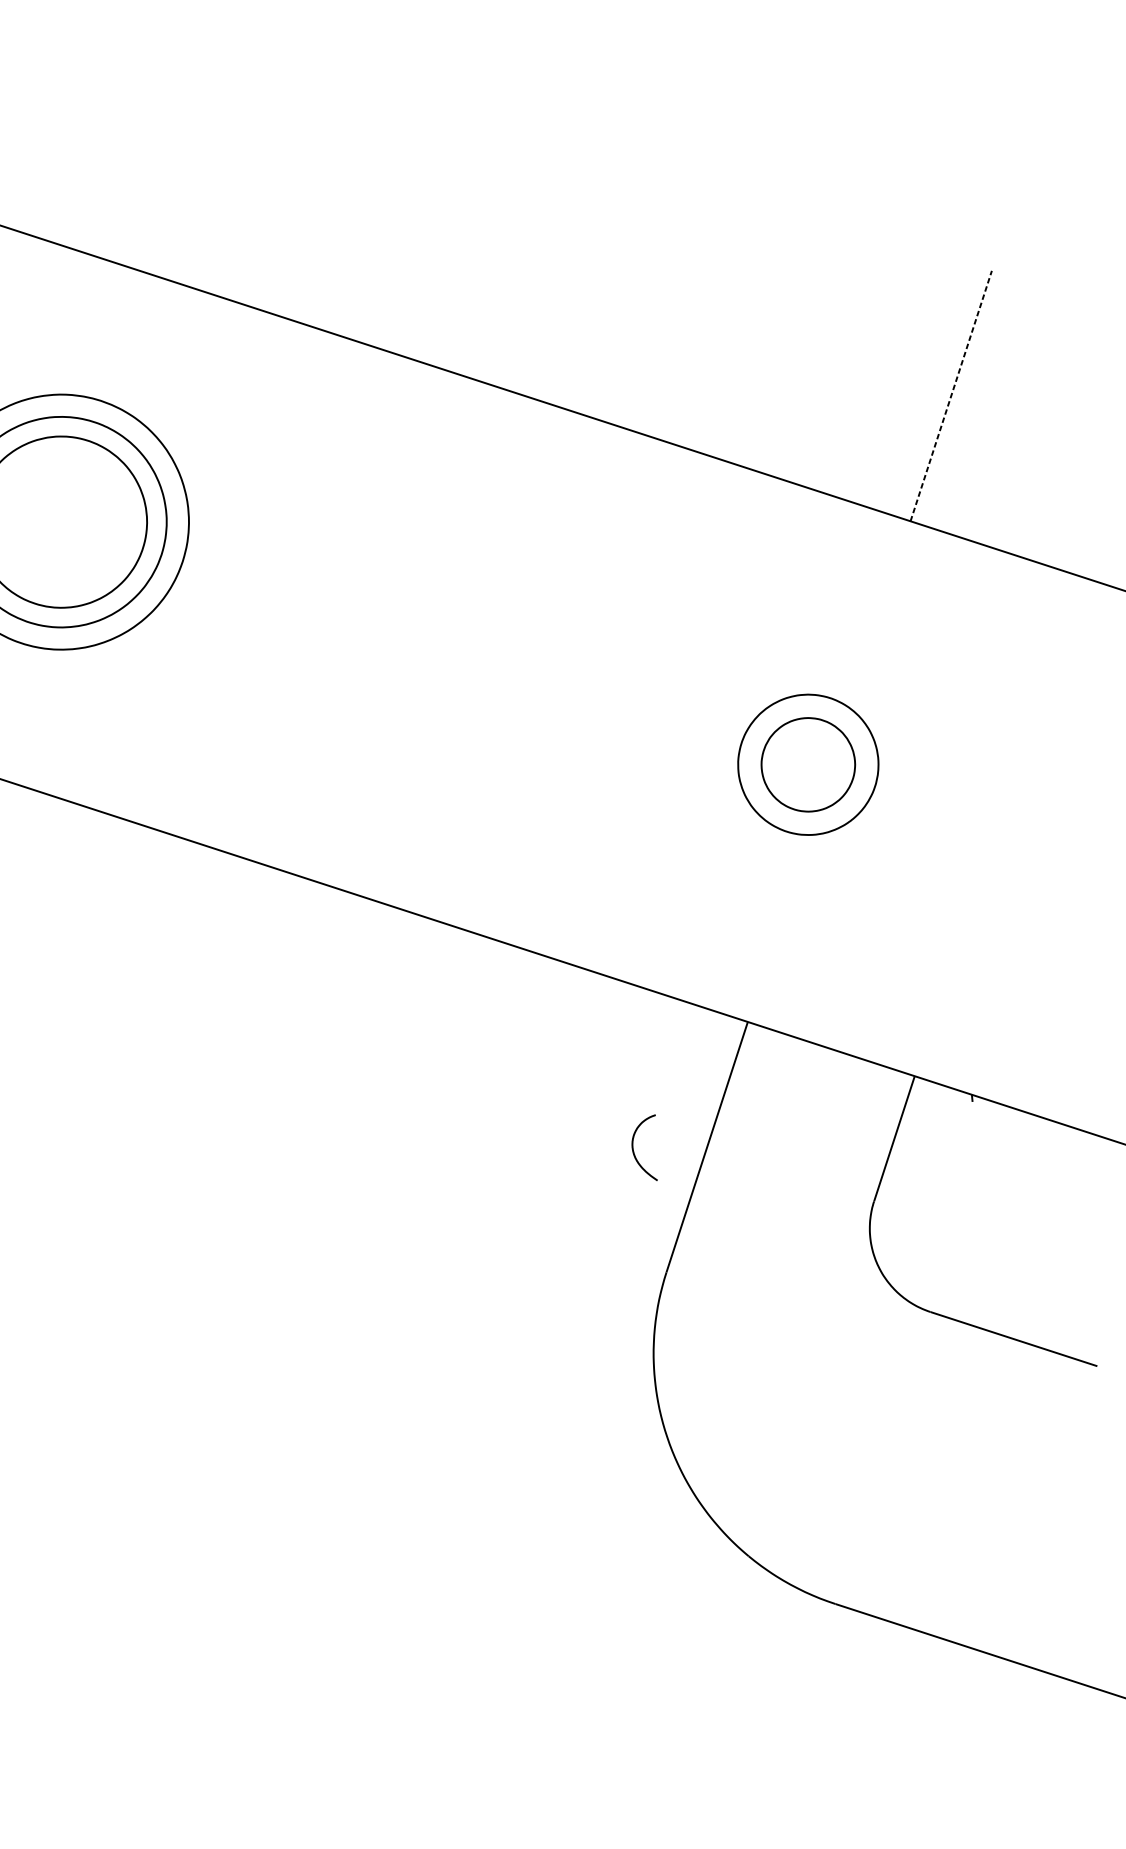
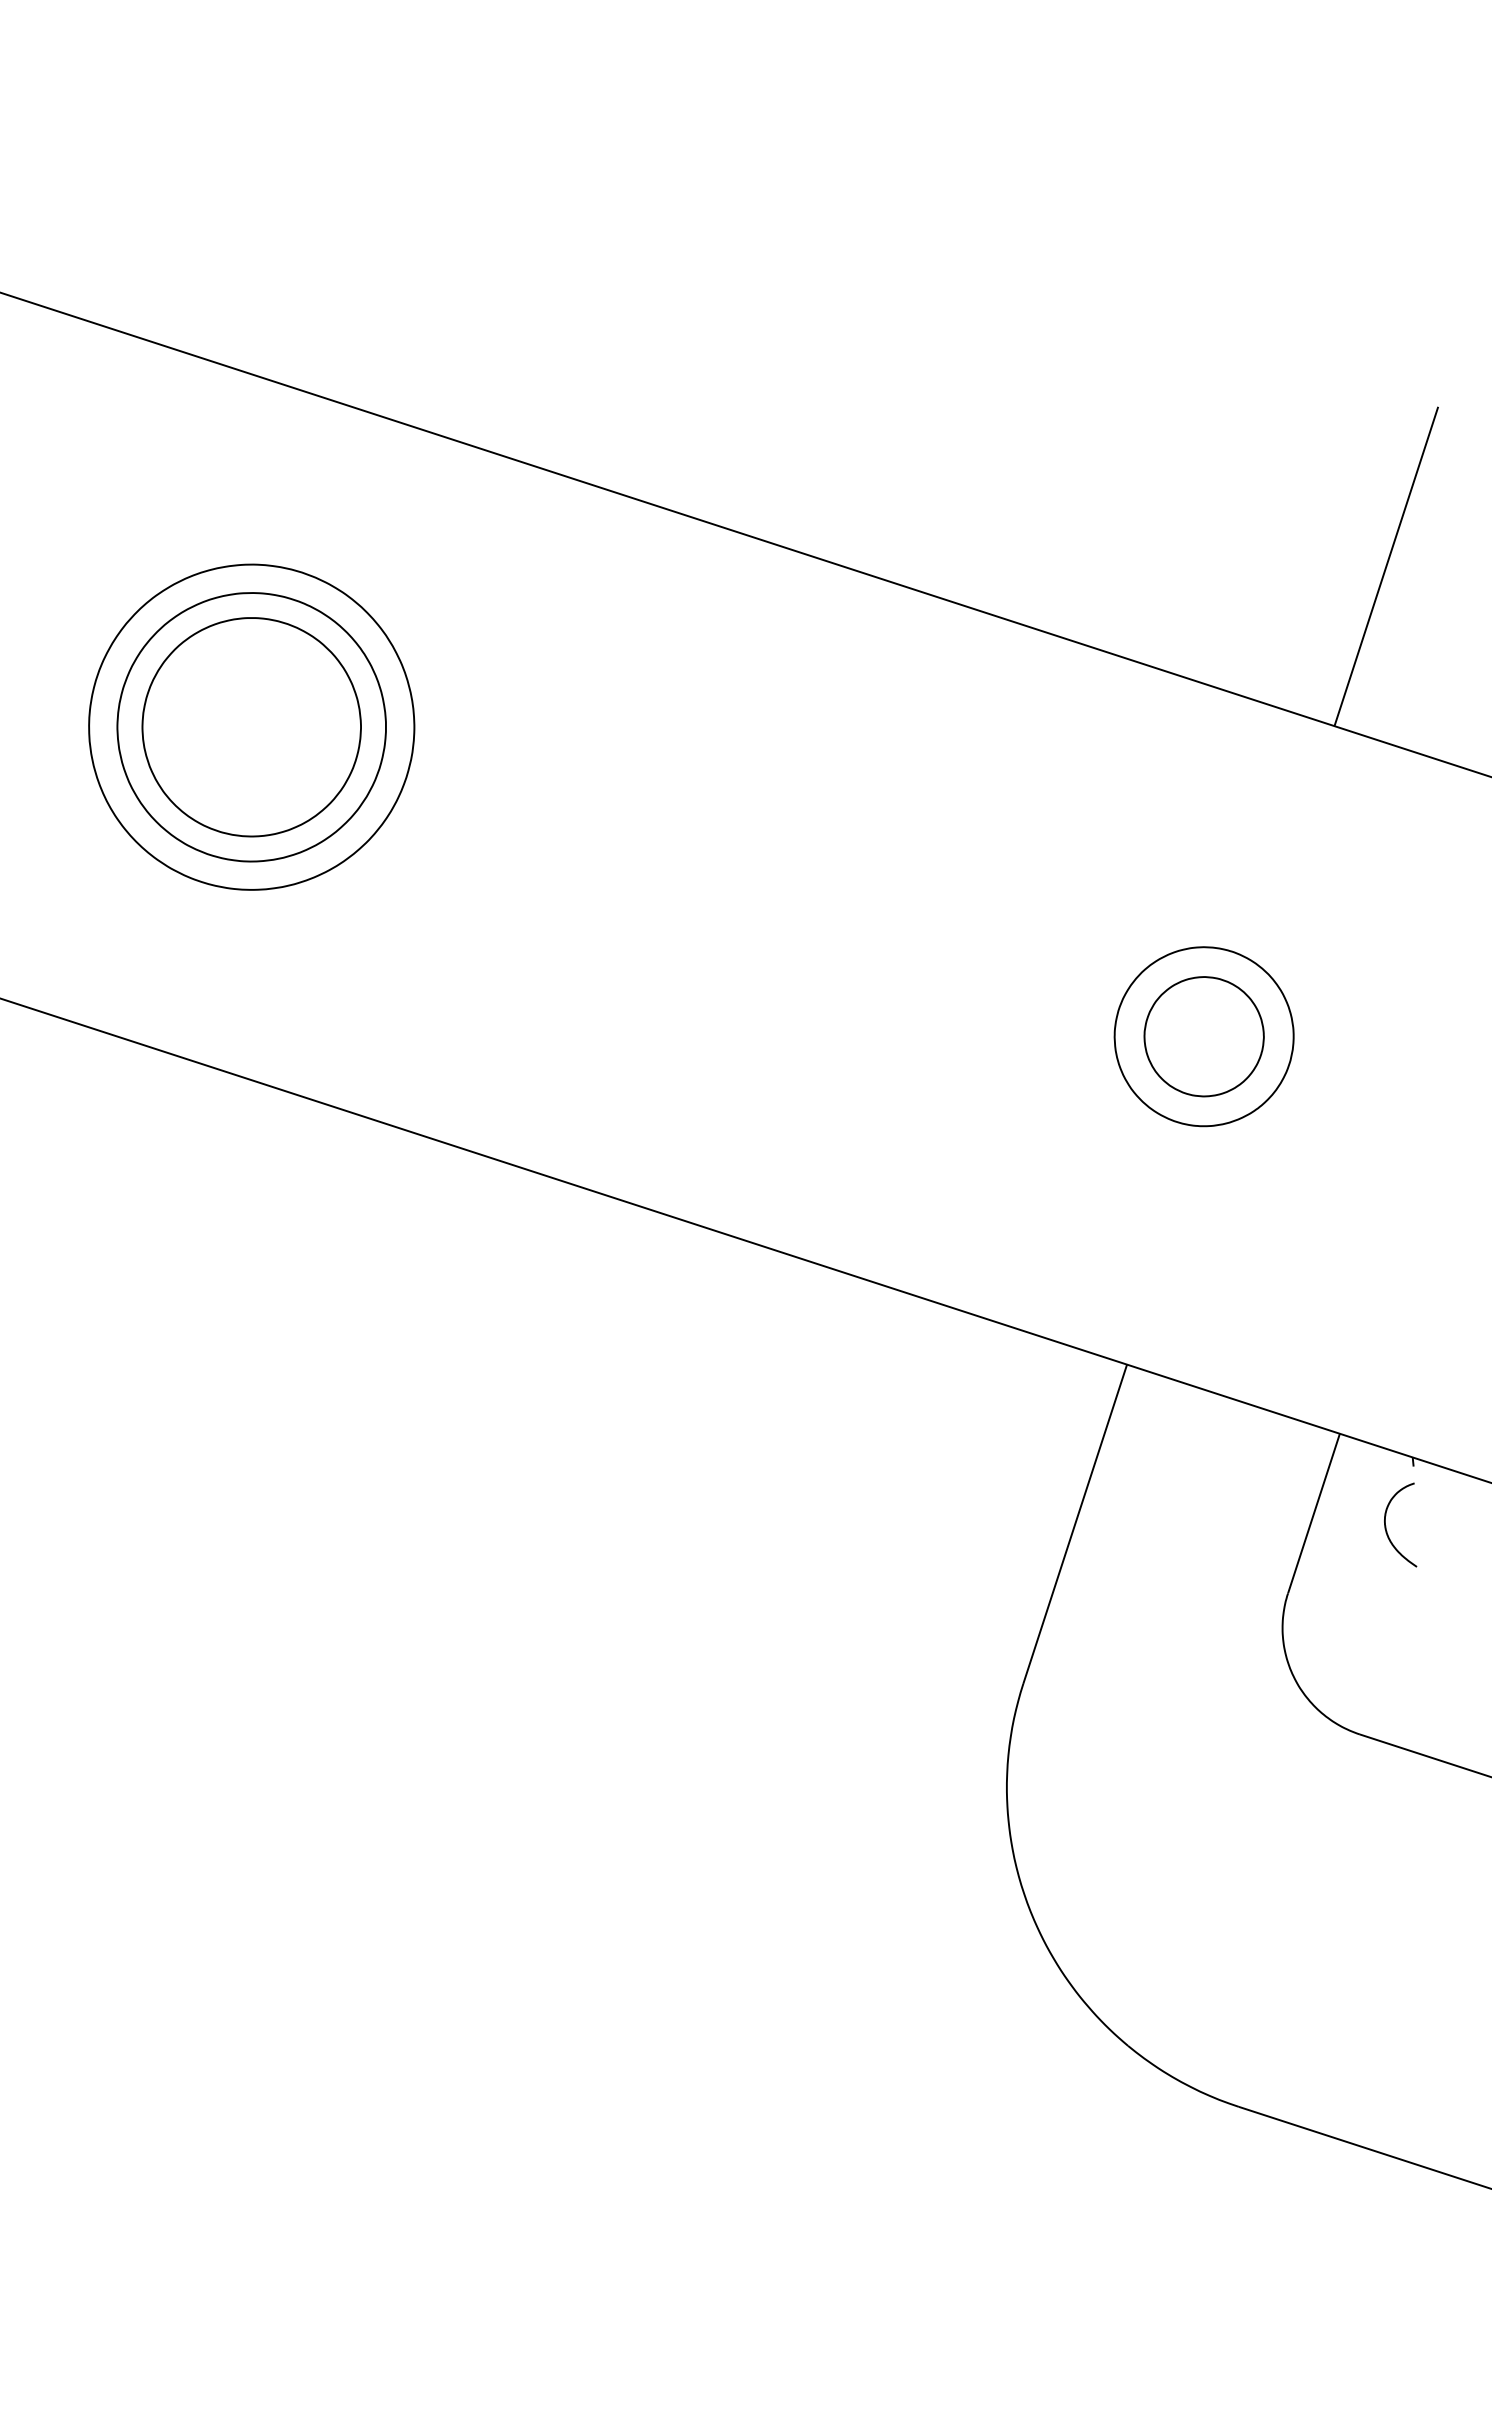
line: (951, 396) -> (1386, 566), dashed -> solid
curve: (633, 1148) -> (1386, 1525), moved

